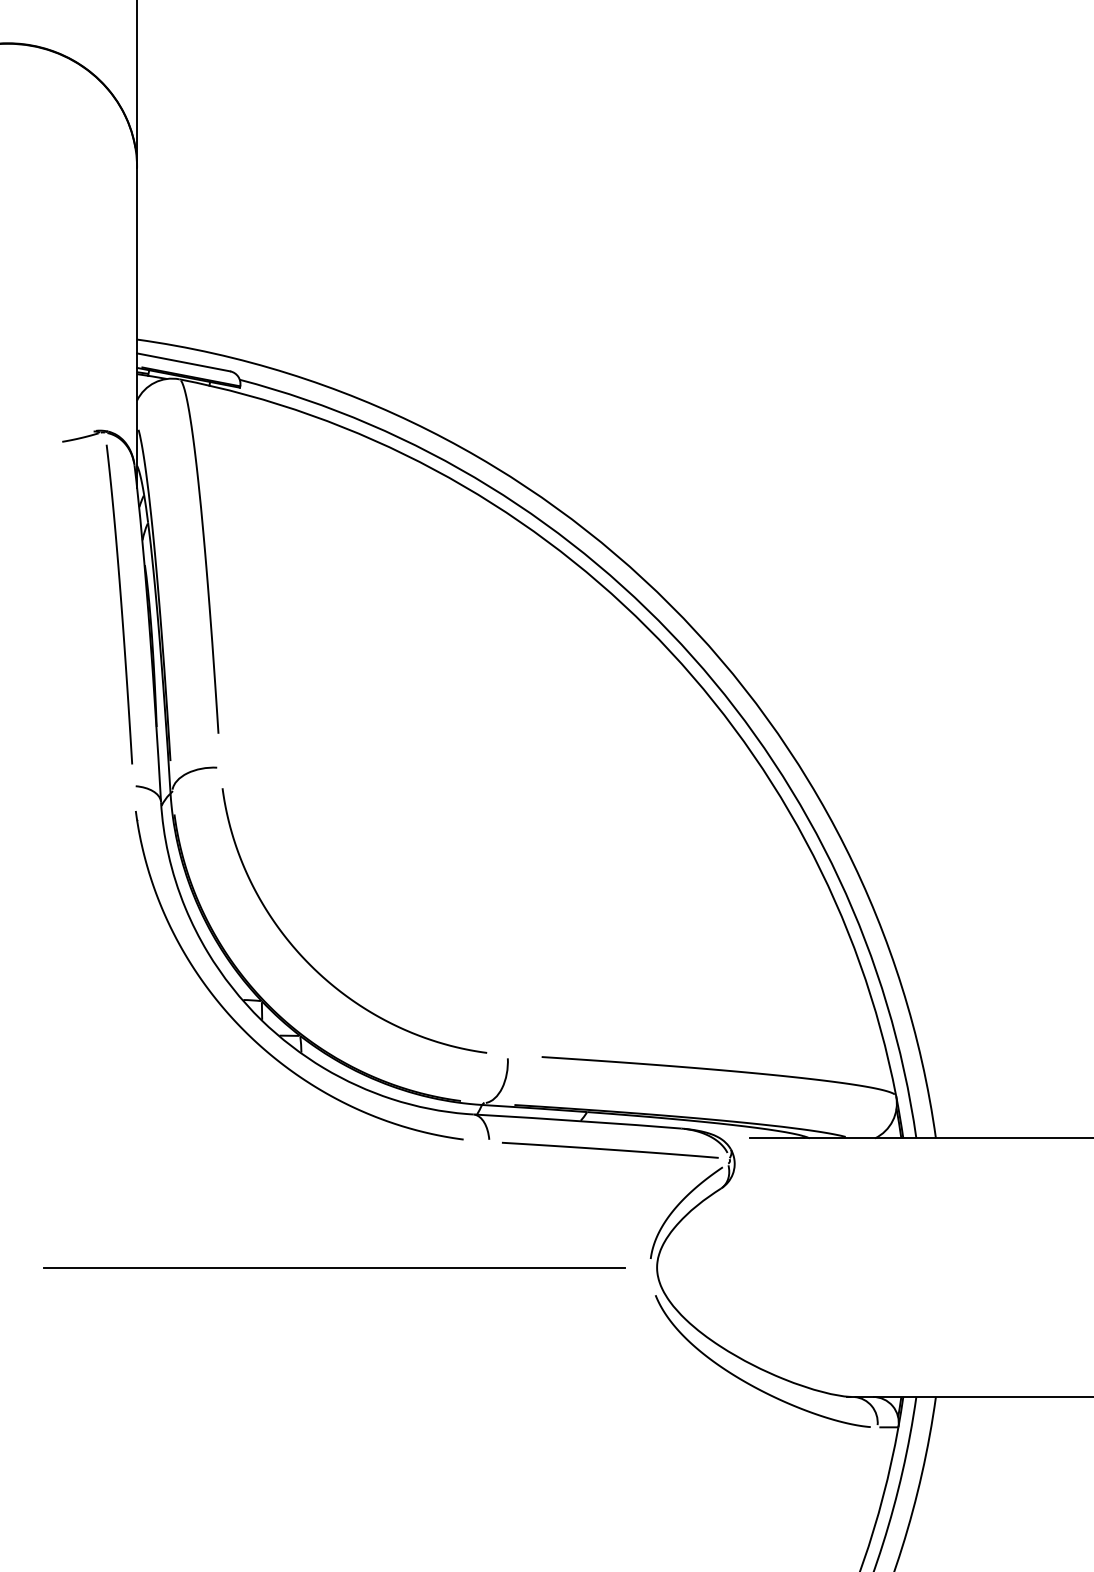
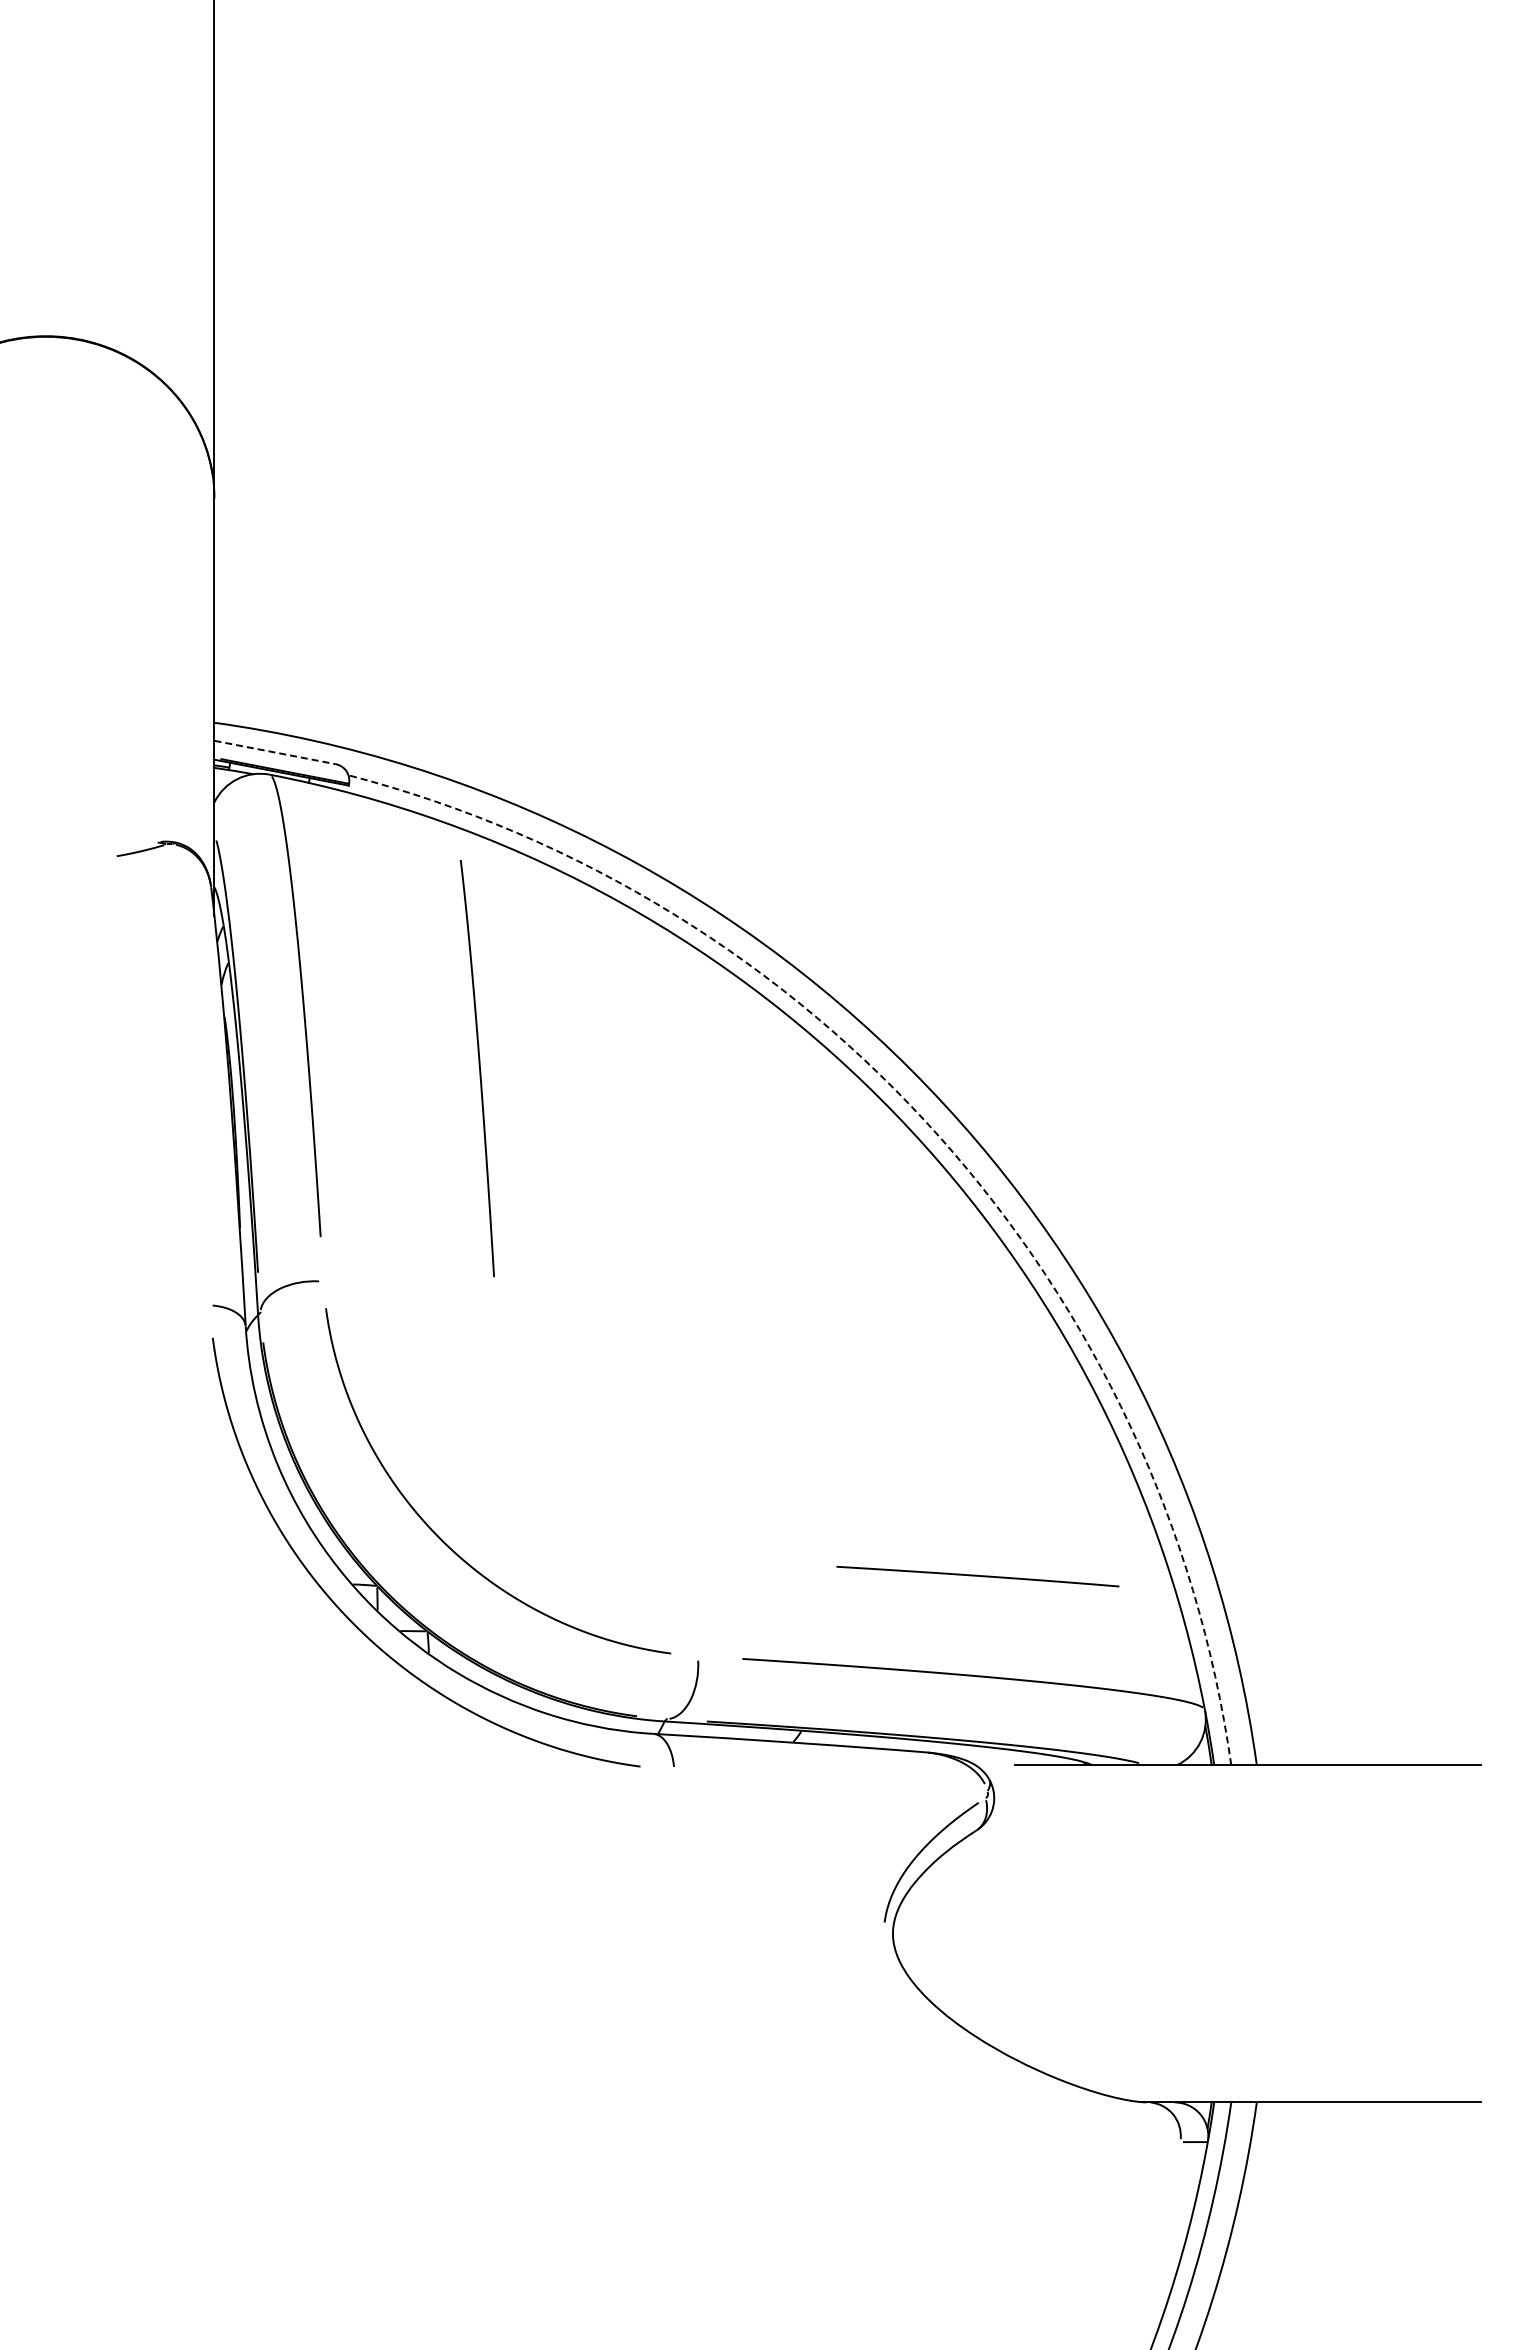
line: (183, 362) -> (275, 752), solid -> dashed
curve: (121, 604) -> (479, 1068), moved
arc: (692, 656) -> (939, 1136), solid -> dashed
line: (609, 1150) -> (977, 1576), moved
line: (334, 1267) -> (471, 1933), removed
curve: (749, 1383) -> (1013, 2084), removed

